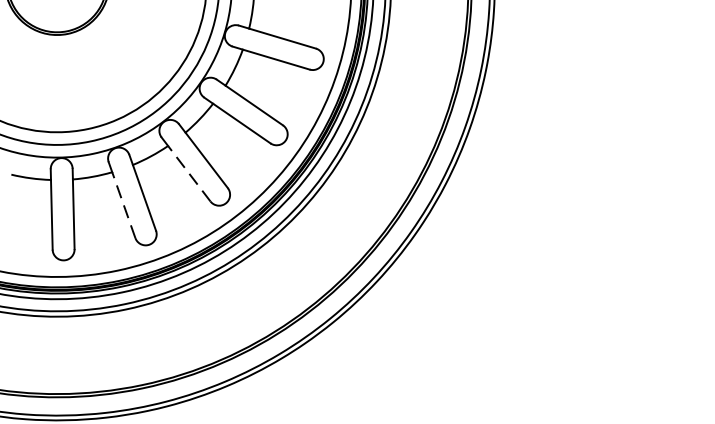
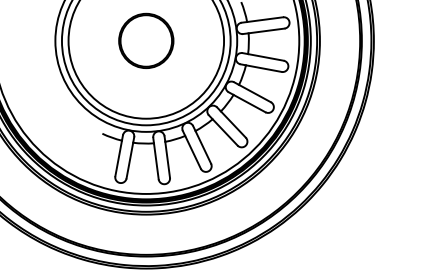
line: (187, 172) -> (192, 151), dashed -> solid
line: (123, 203) -> (156, 160), dashed -> solid

